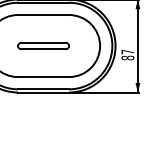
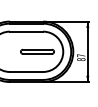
part: (43, 45) -> (37, 51), moved

